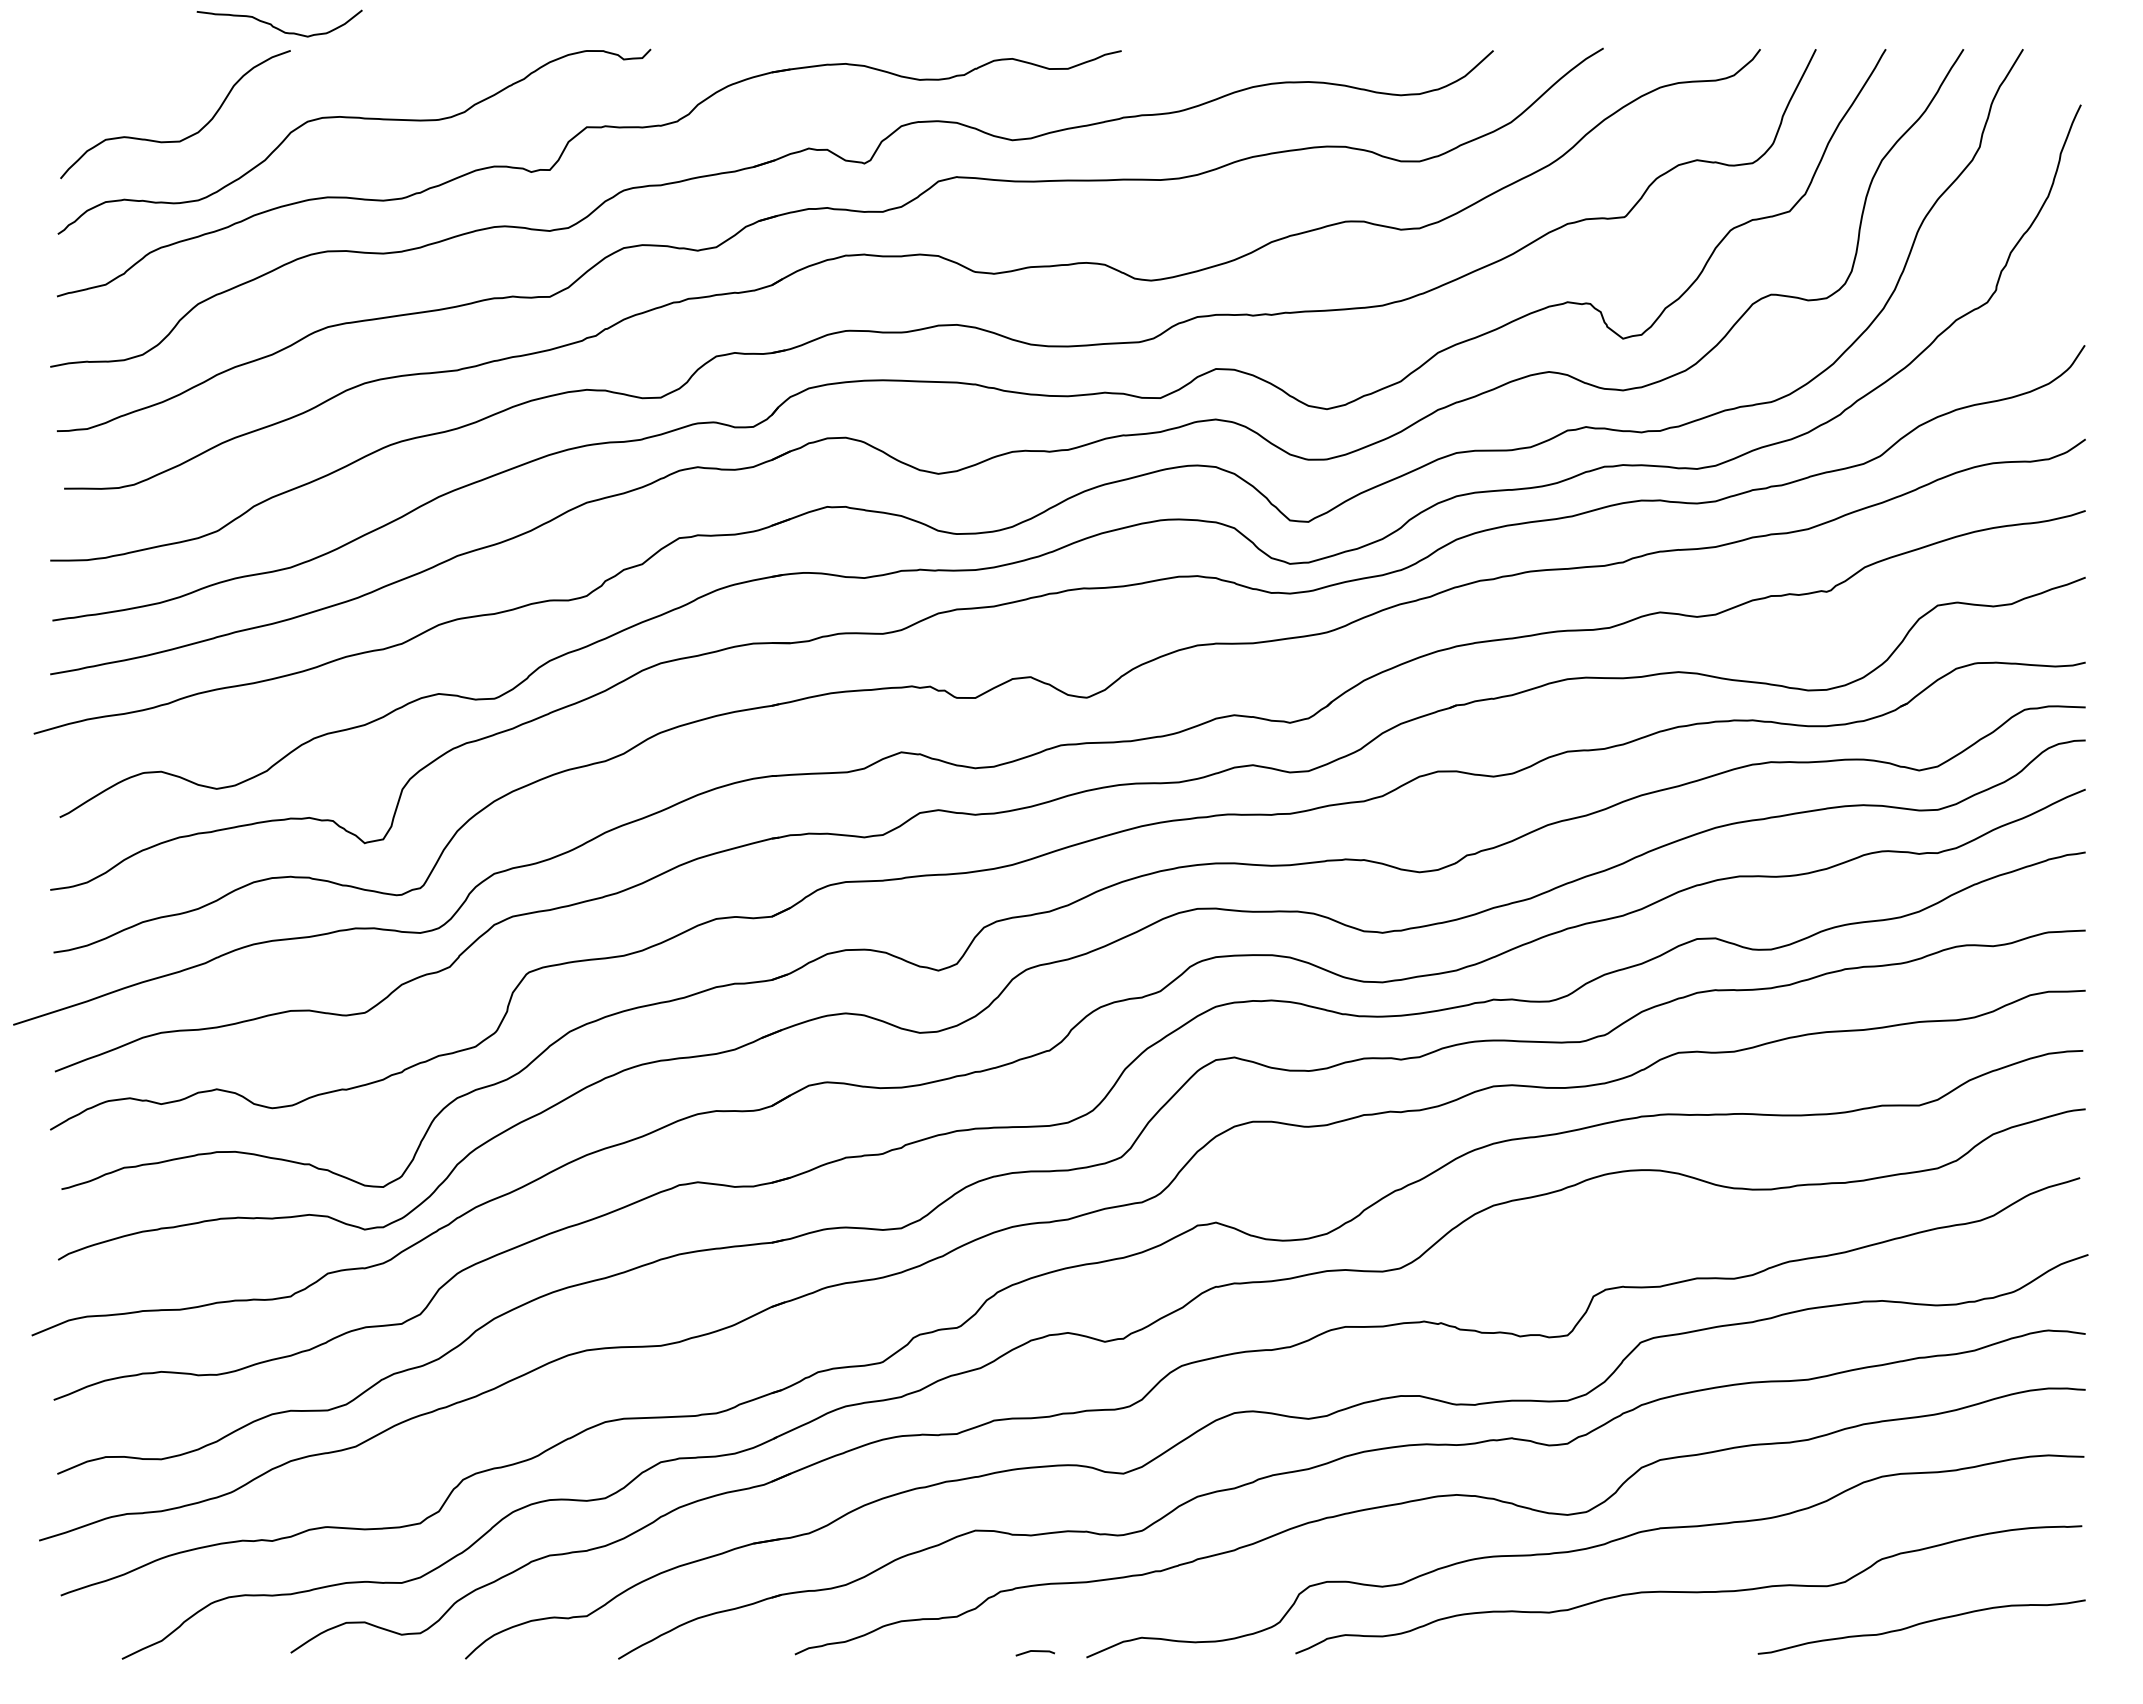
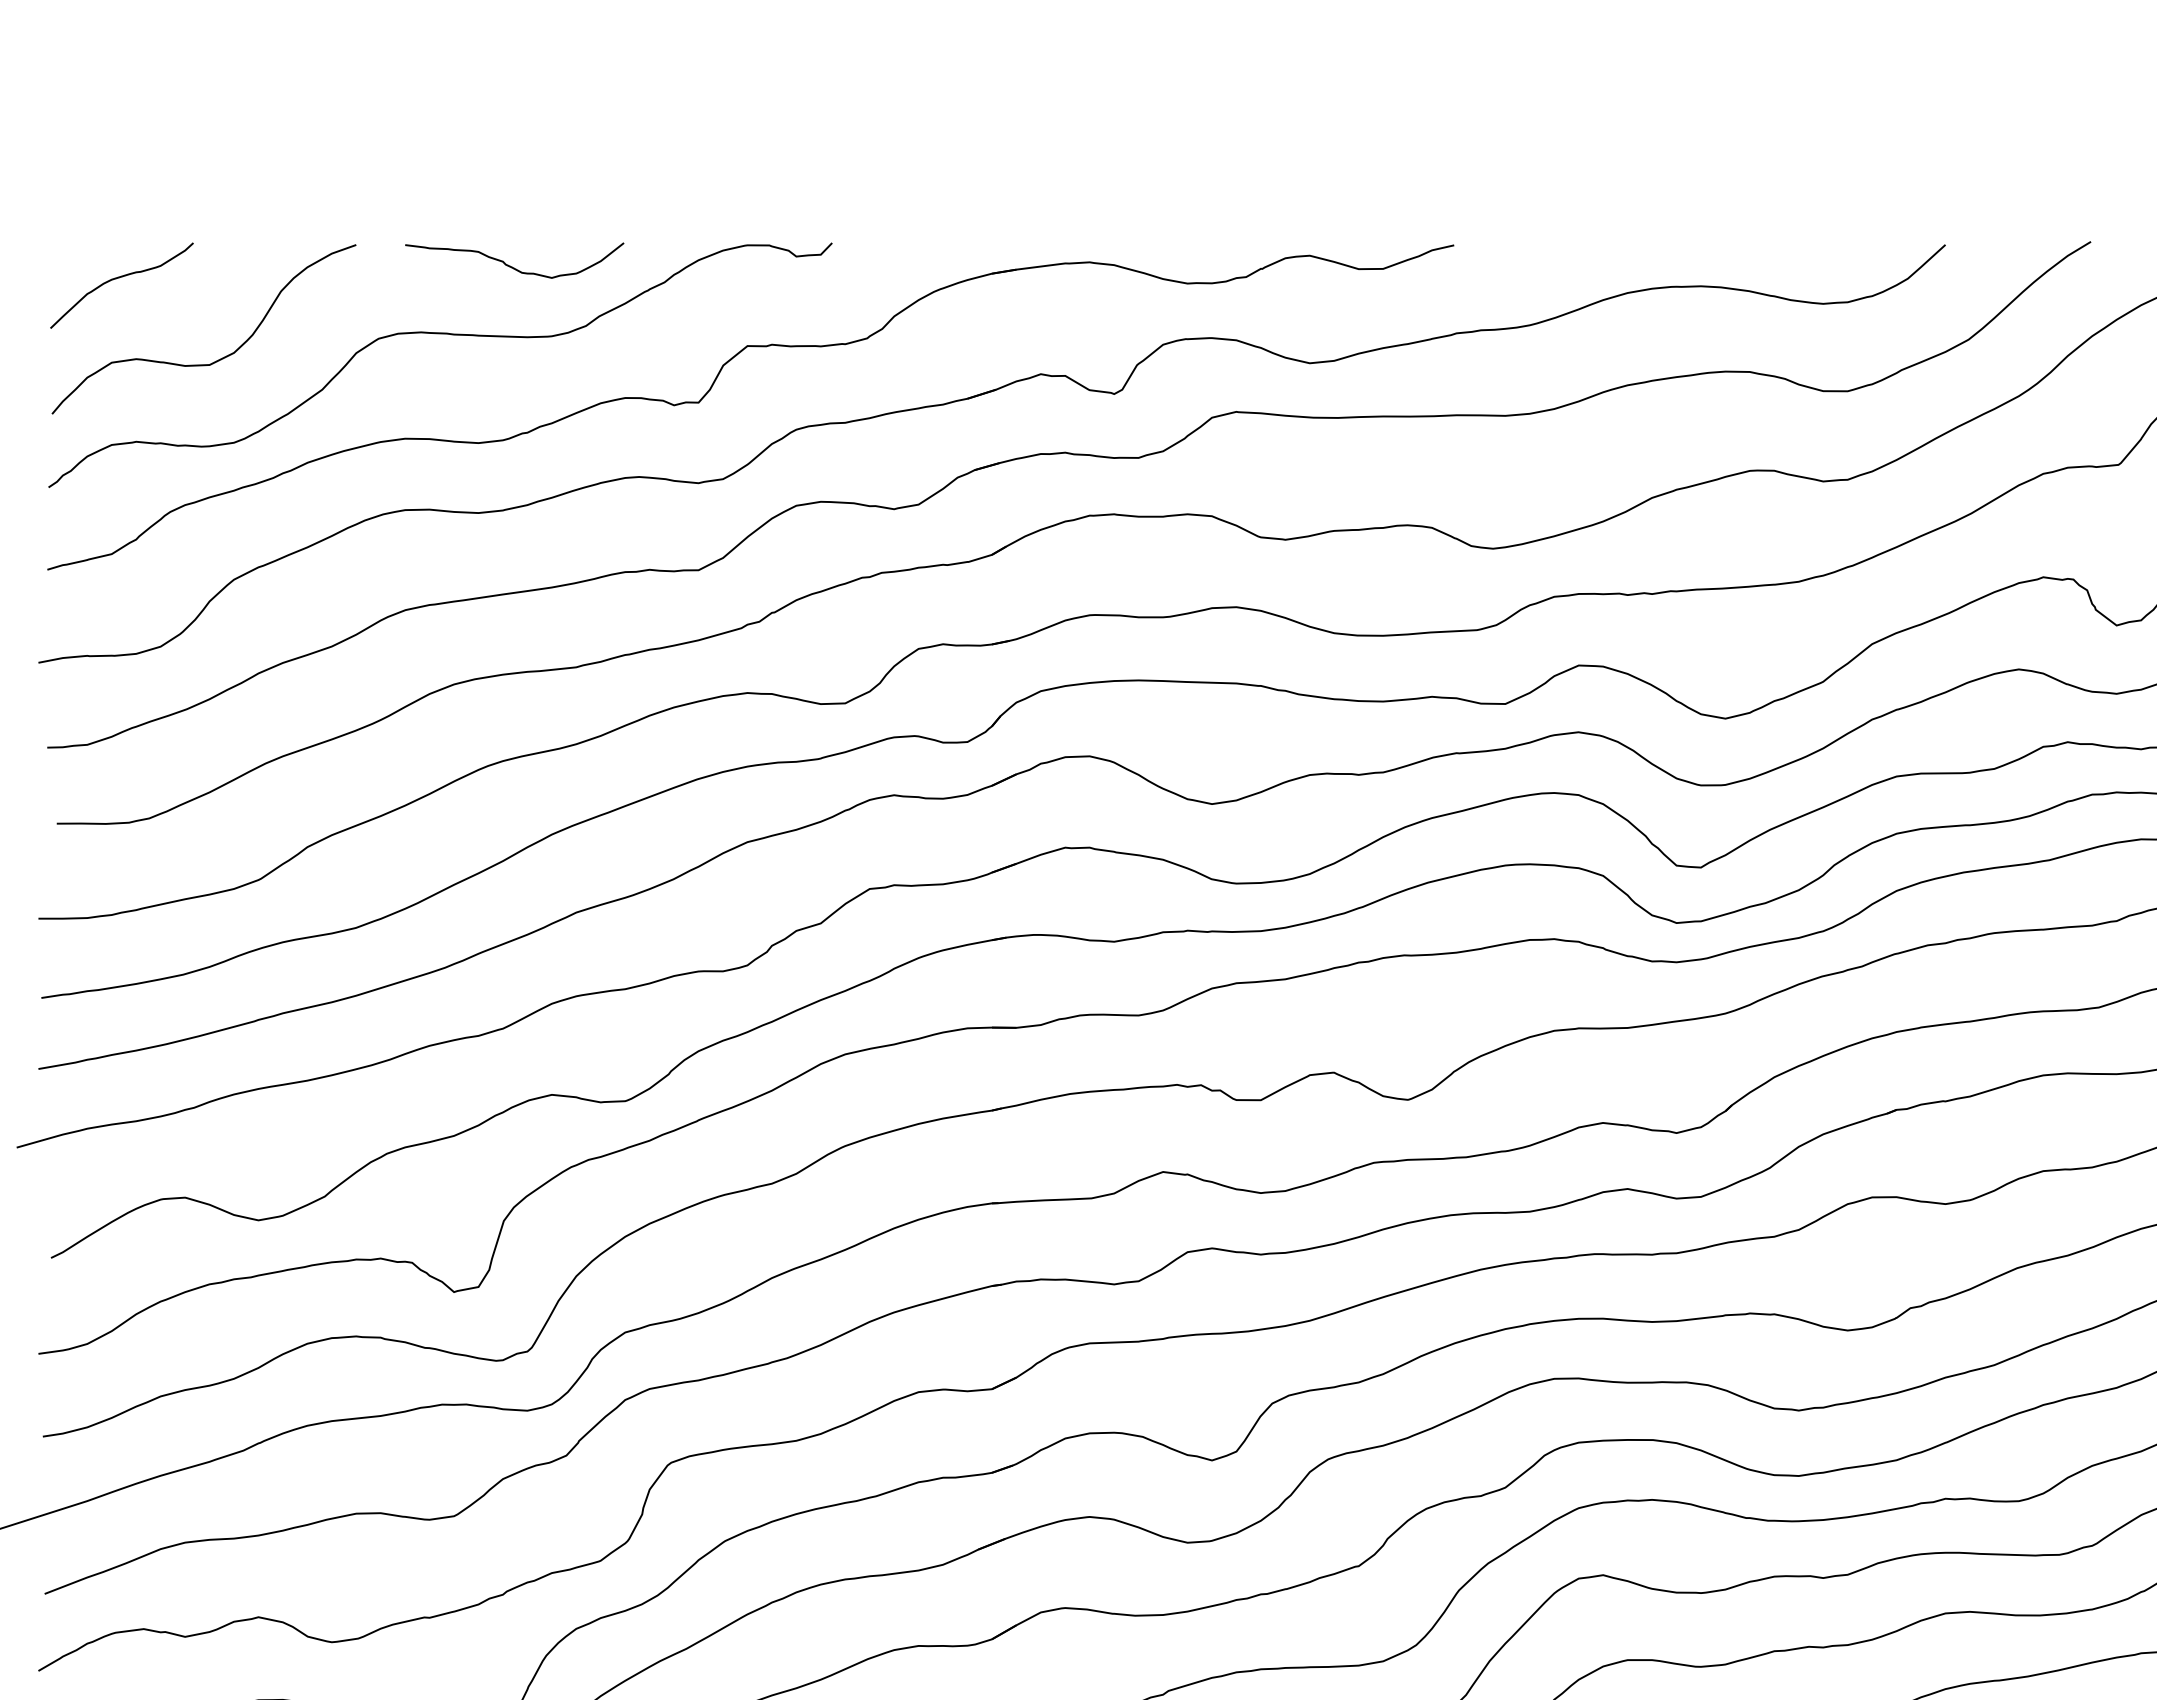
curve: (277, 27) -> (511, 265), moved
curve: (111, 76) -> (119, 279), added

